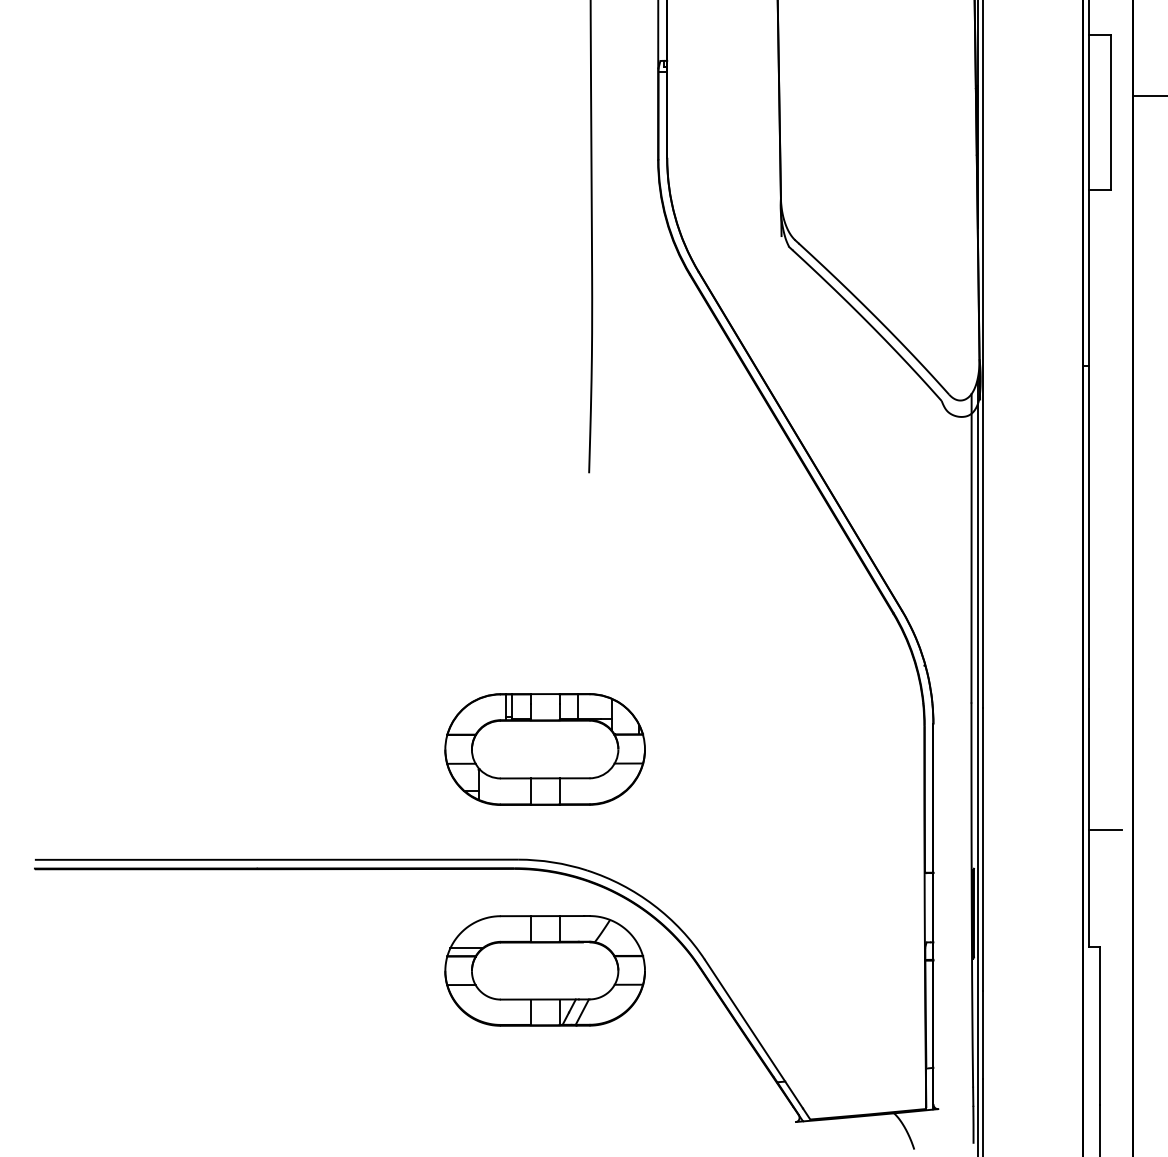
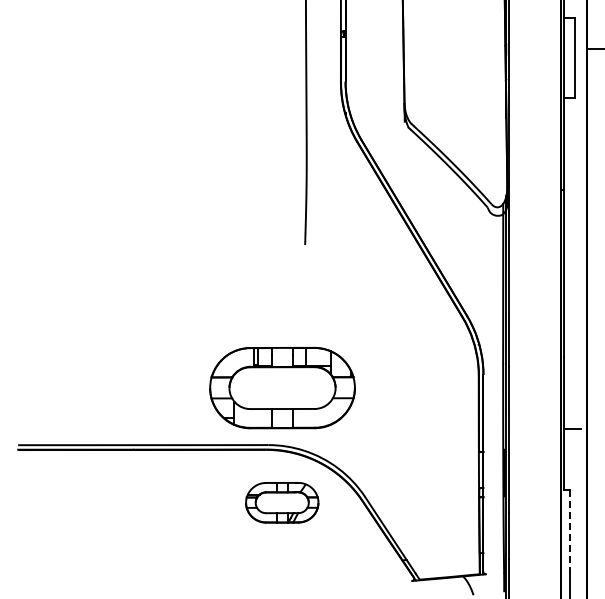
part: (543, 748) -> (281, 387), size x1.4
part: (543, 970) -> (281, 502), size x0.7
line: (1099, 1026) -> (569, 531), solid -> dashed

